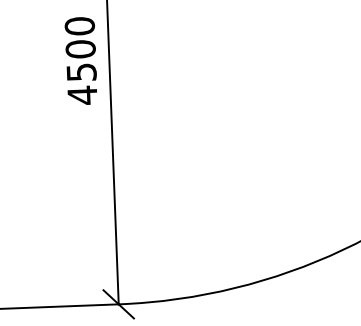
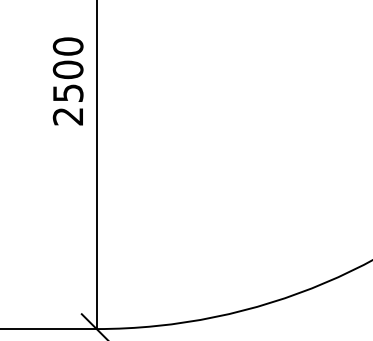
text: (81, 95) -> (67, 116), 4500 -> 2500

